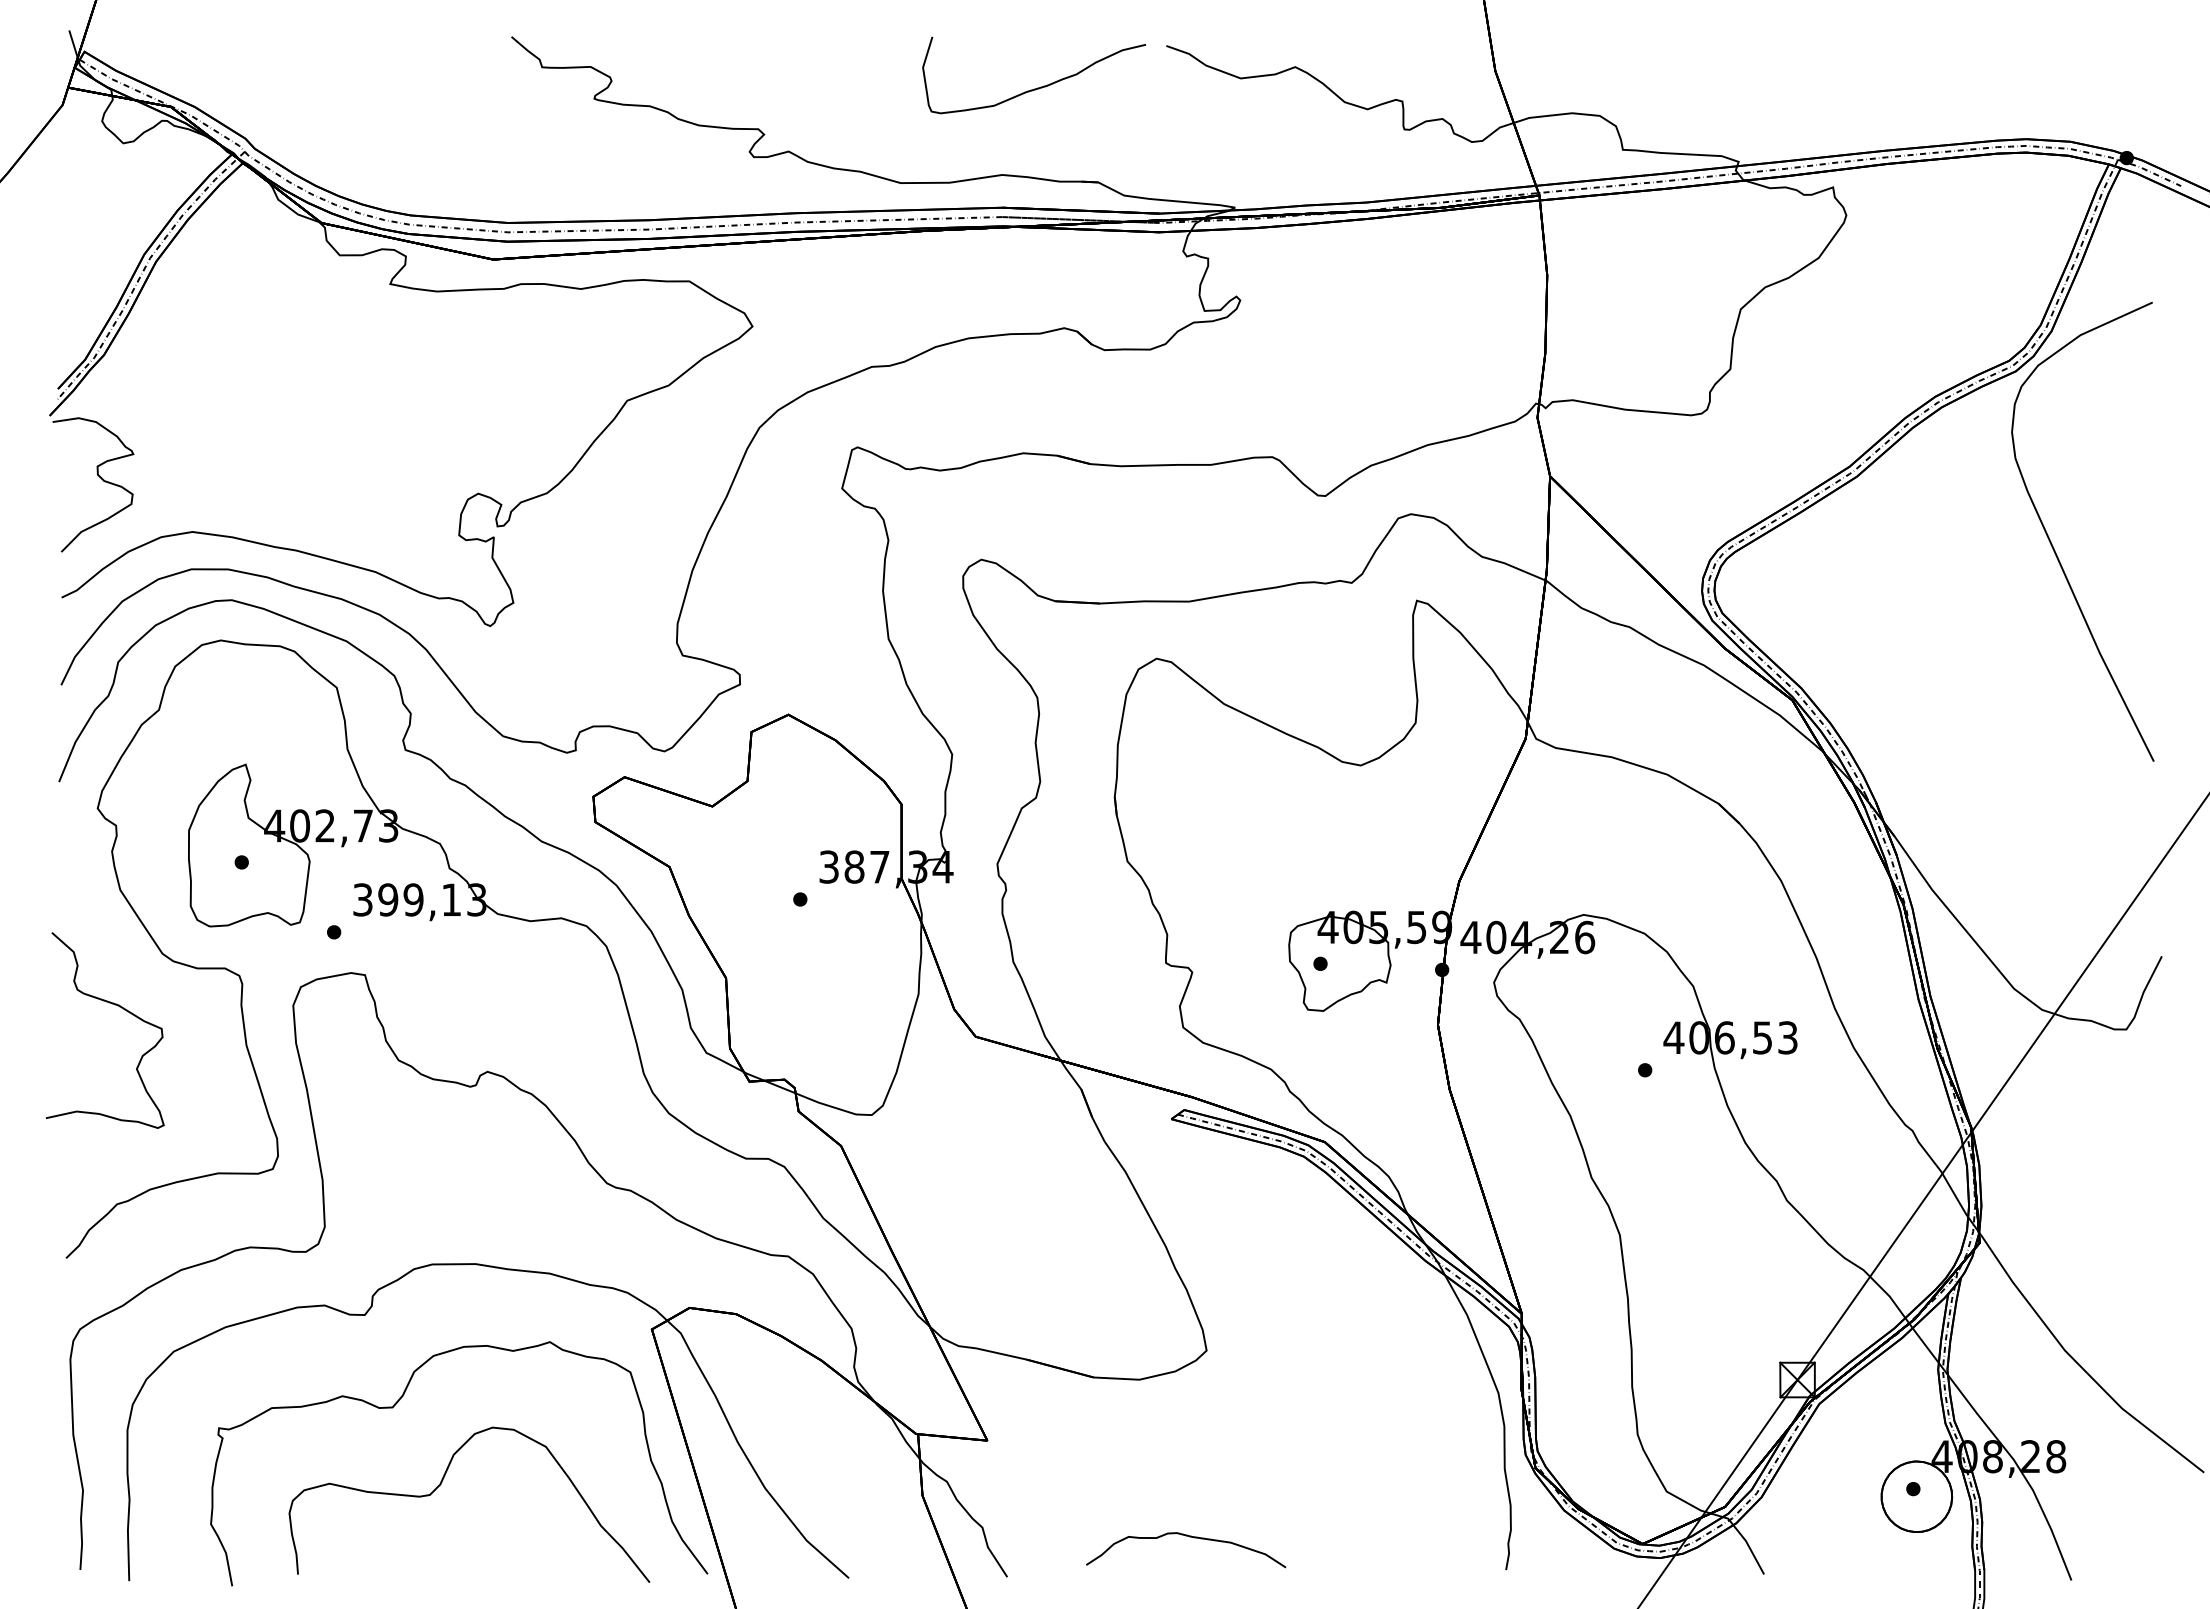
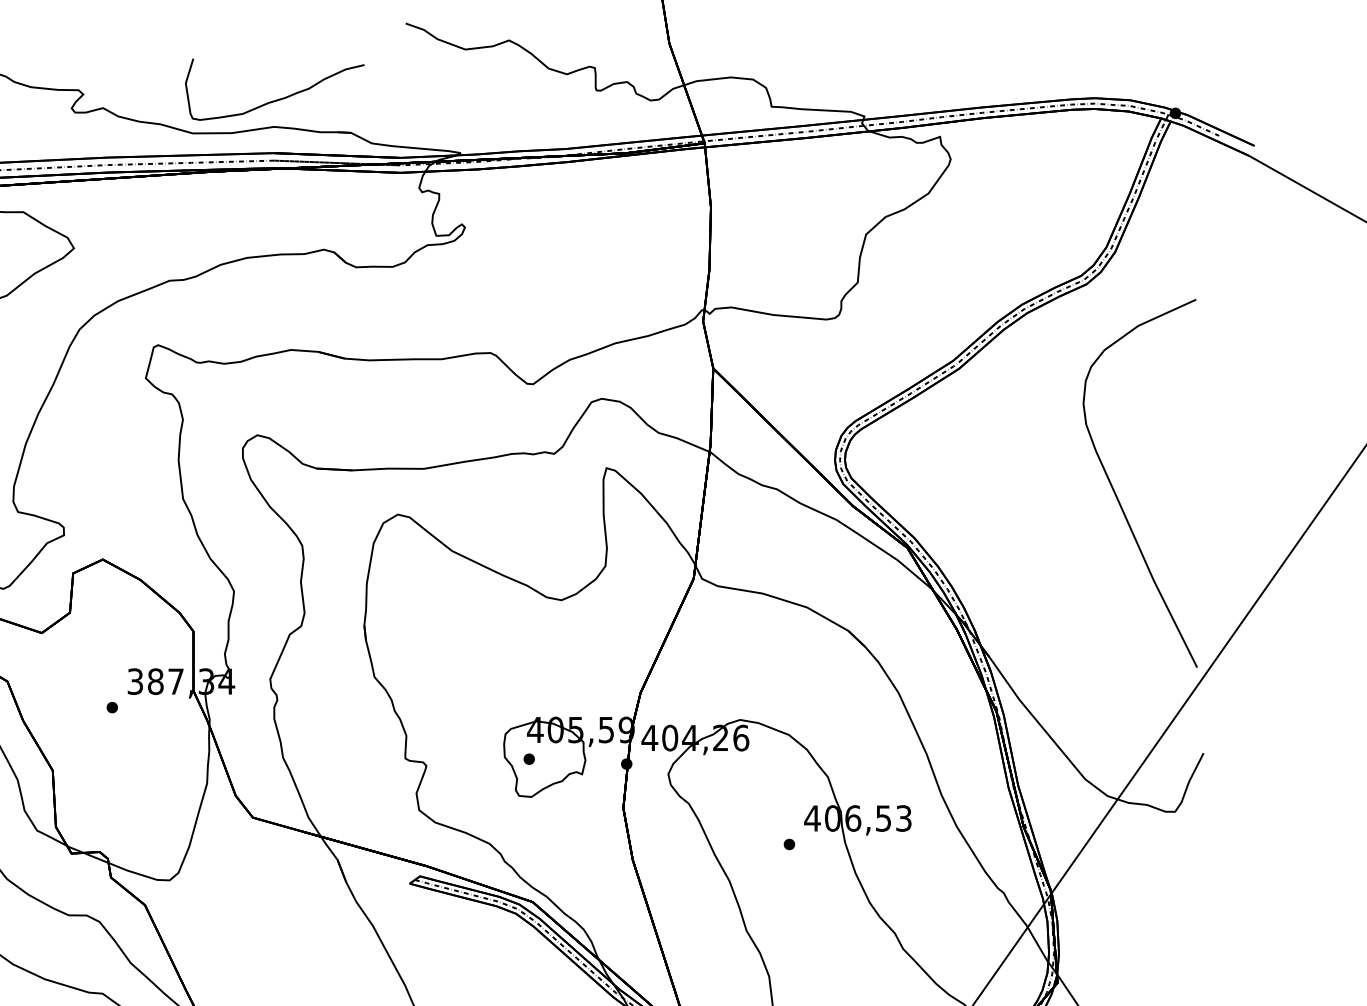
curve: (1037, 87) -> (277, 99), moved
curve: (2052, 543) -> (1115, 492), moved

